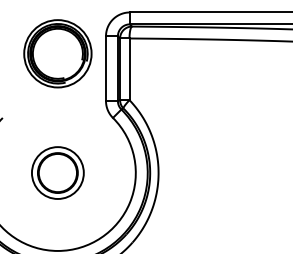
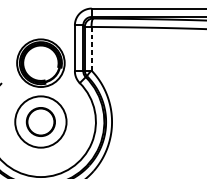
part: (57, 53) -> (40, 63), moved
line: (129, 69) -> (91, 48), solid -> dashed
circle: (57, 172) -> (40, 121), size x1.4

